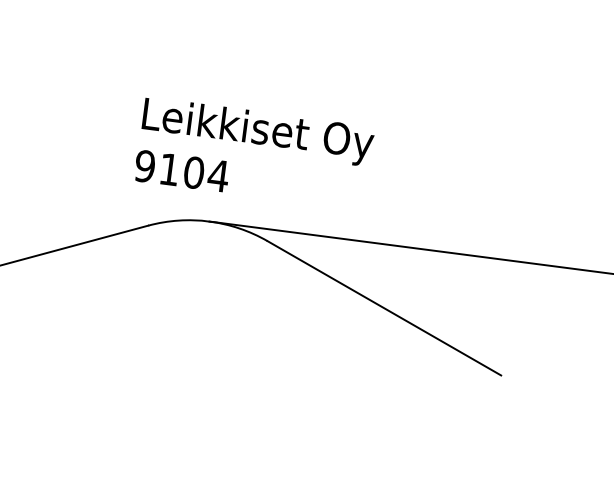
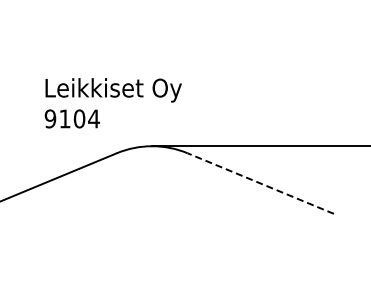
text: (253, 153) -> (112, 103), moved
line: (383, 308) -> (260, 183), solid -> dashed

